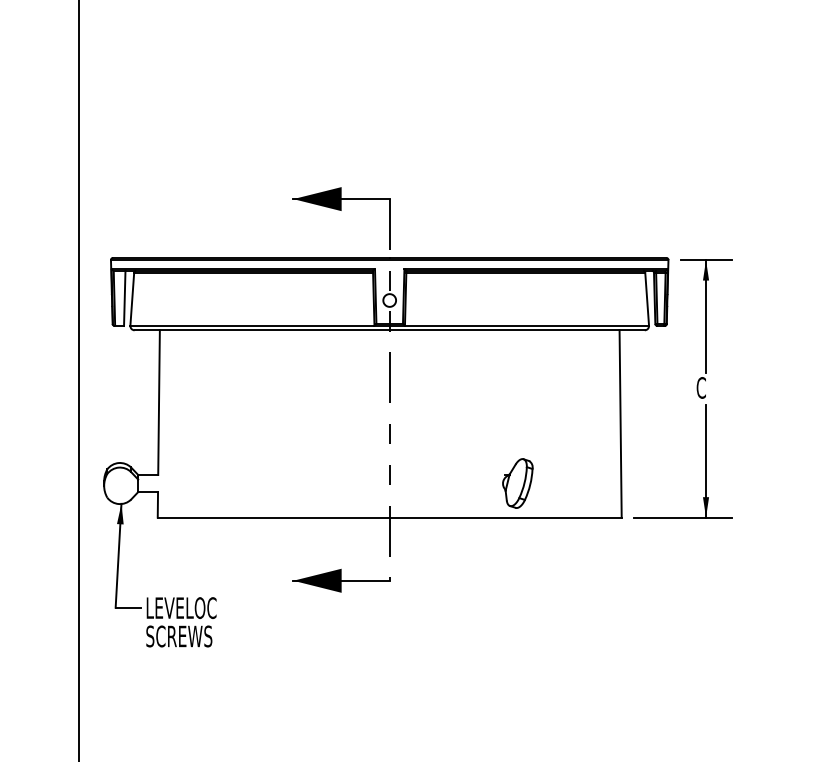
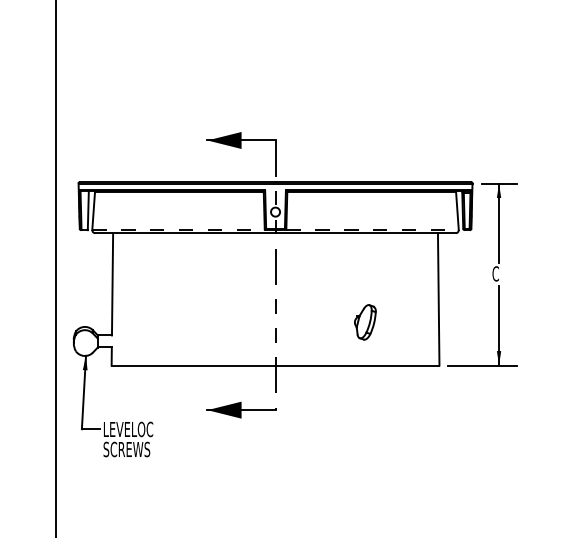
line: (252, 325) -> (178, 229), solid -> dashed
line: (527, 325) -> (372, 229), solid -> dashed
part: (517, 483) -> (365, 322), moved

